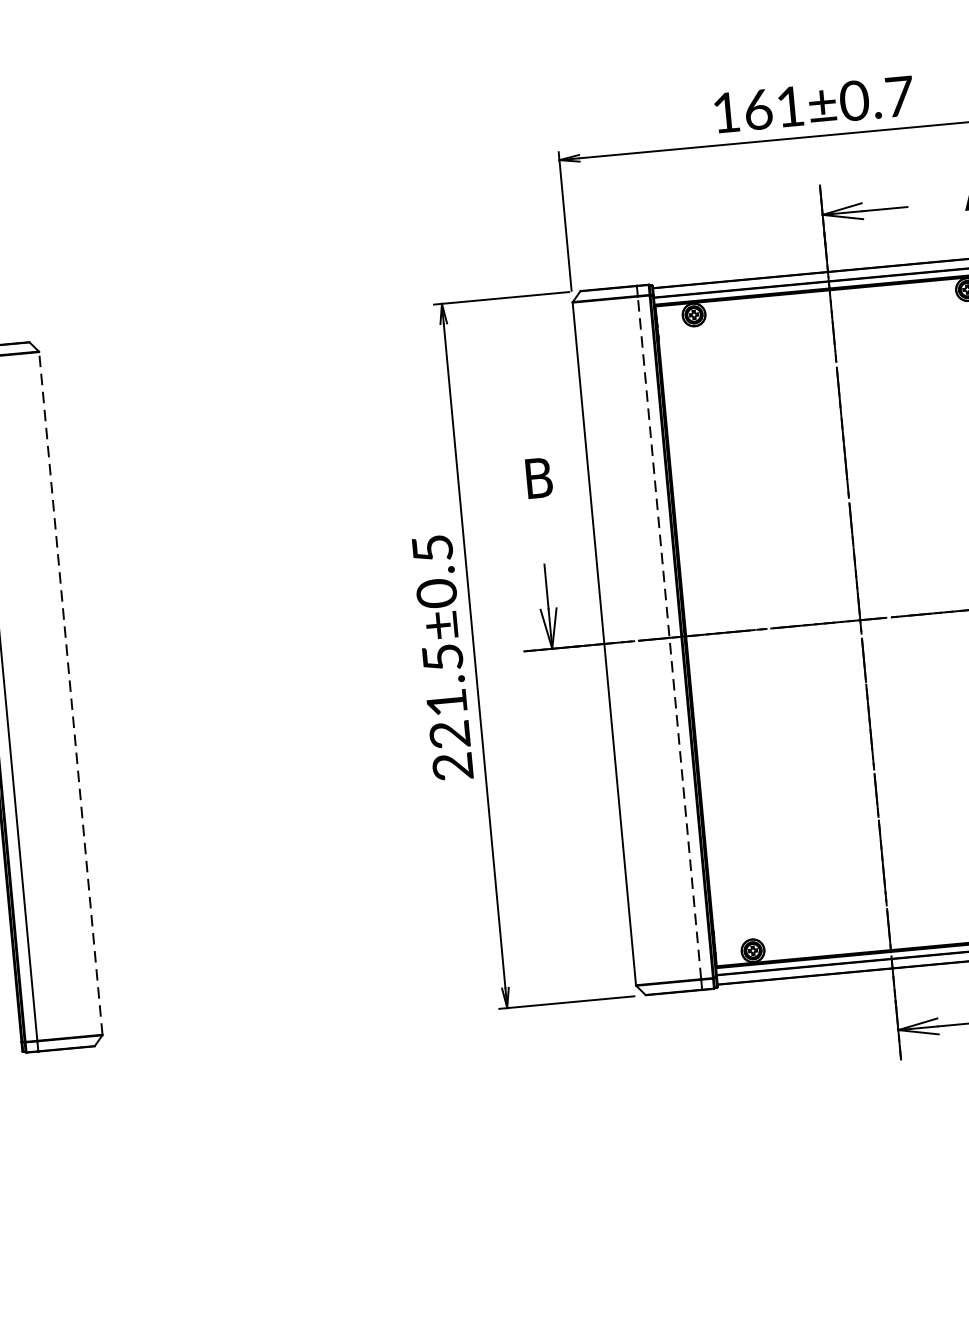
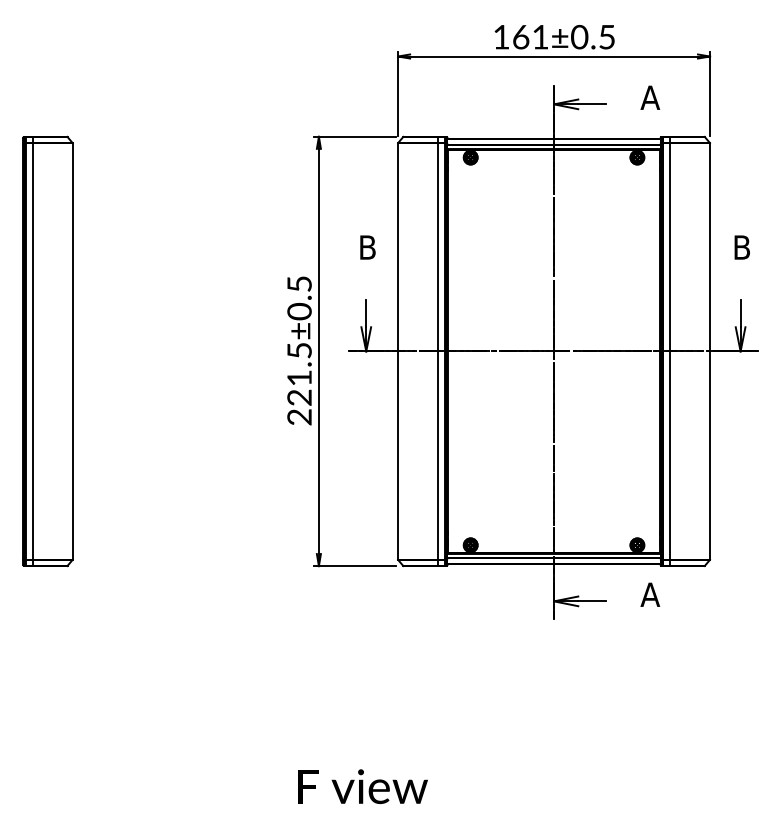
text: (900, 97) -> (607, 37), 161±0.7 -> 161±0.5
line: (668, 636) -> (437, 350), dashed -> solid
line: (70, 691) -> (72, 350), dashed -> solid

